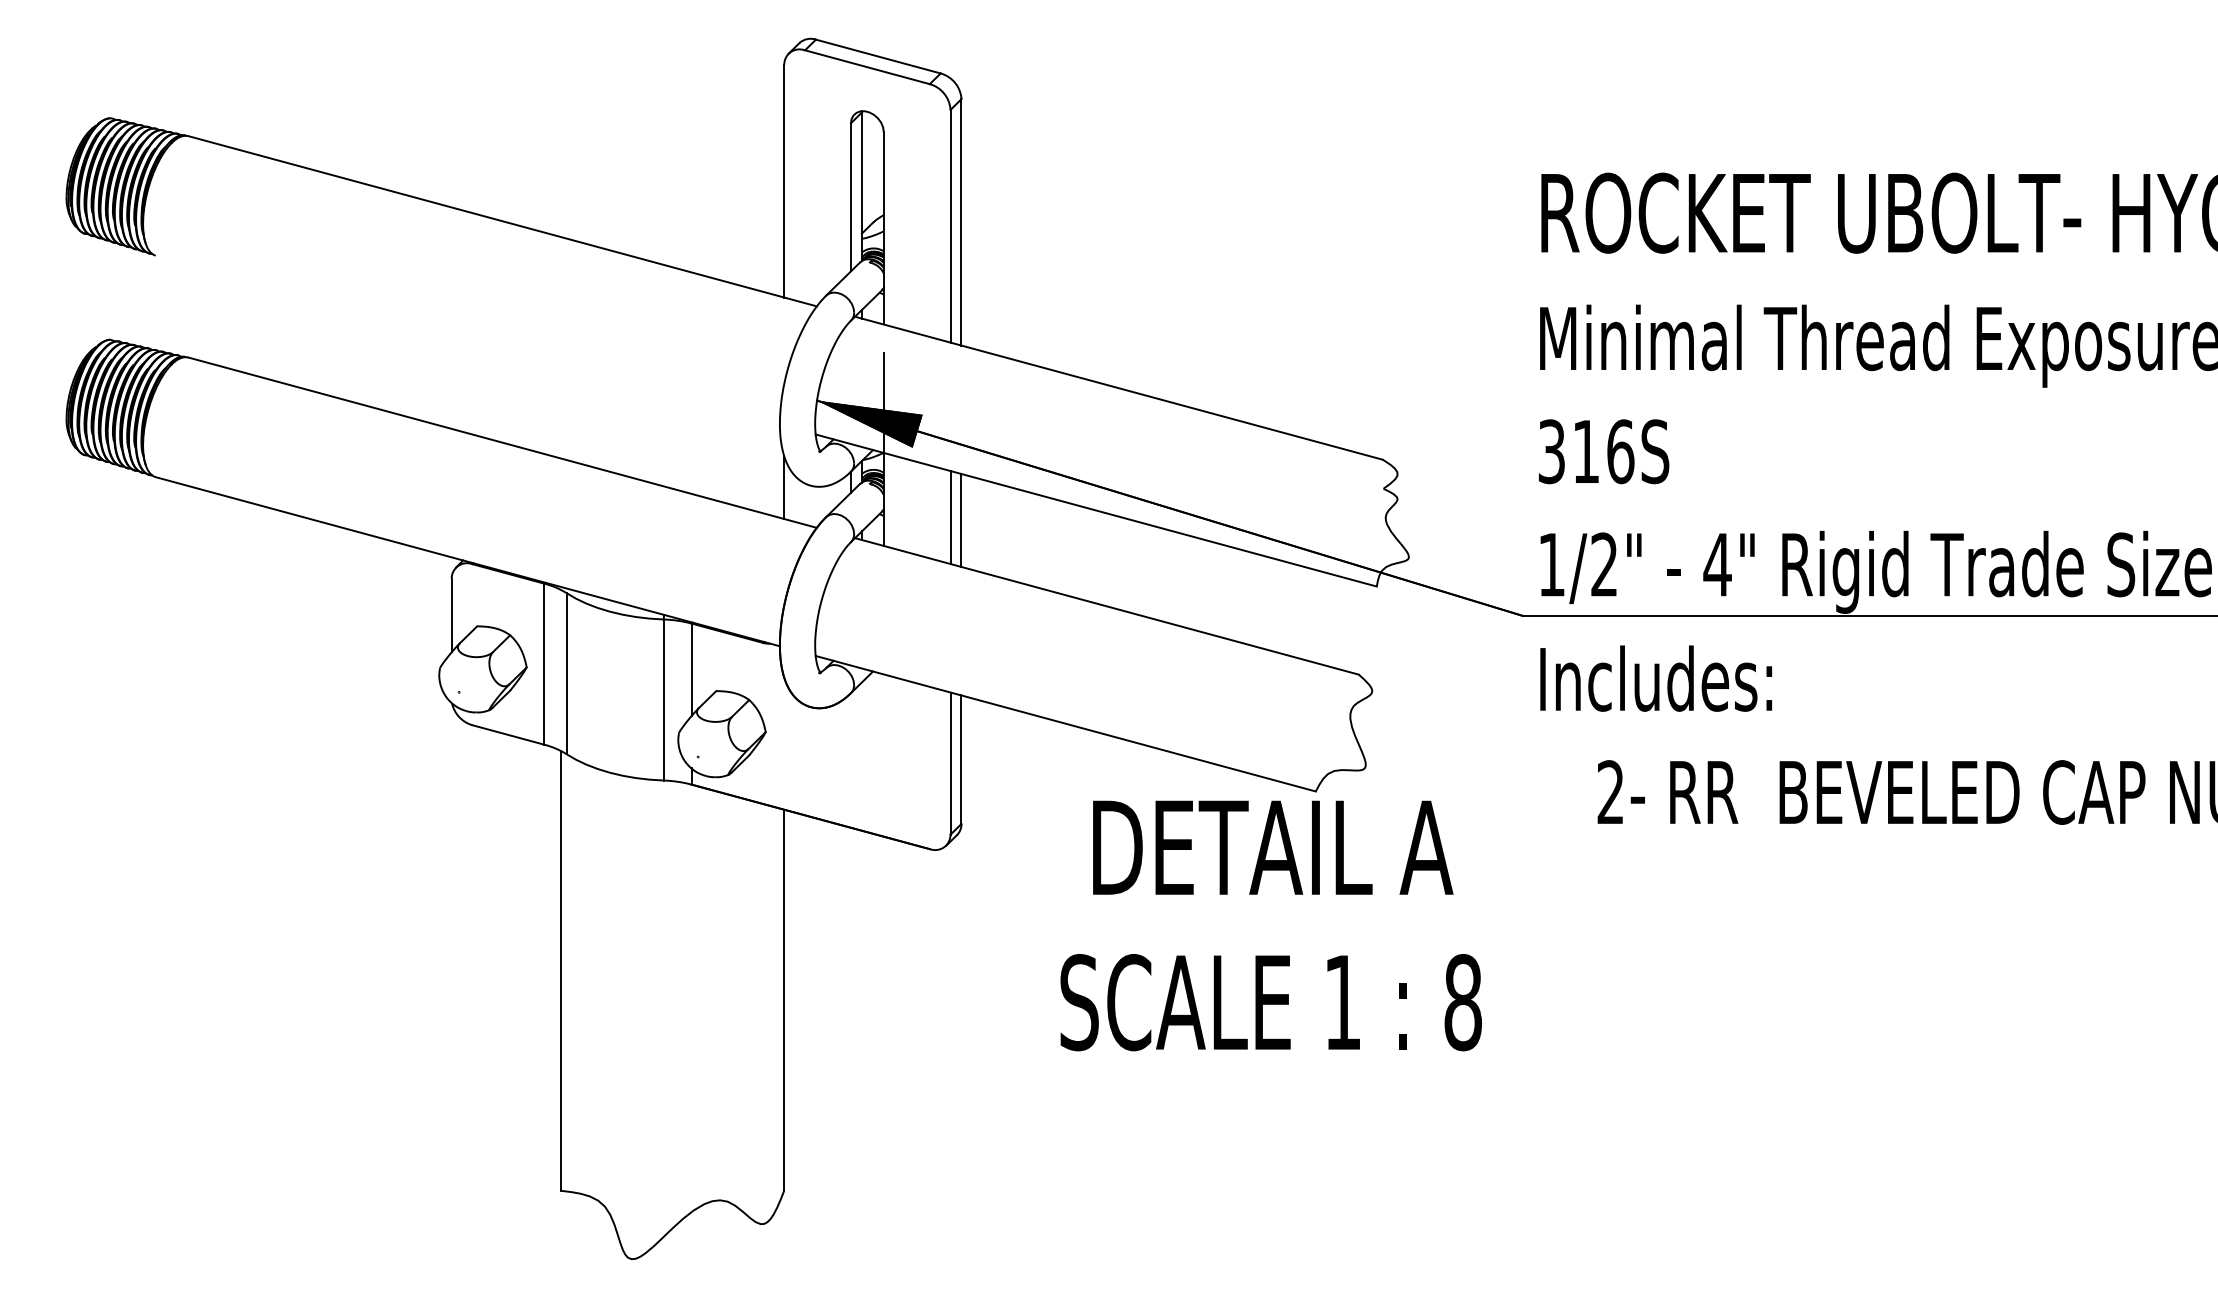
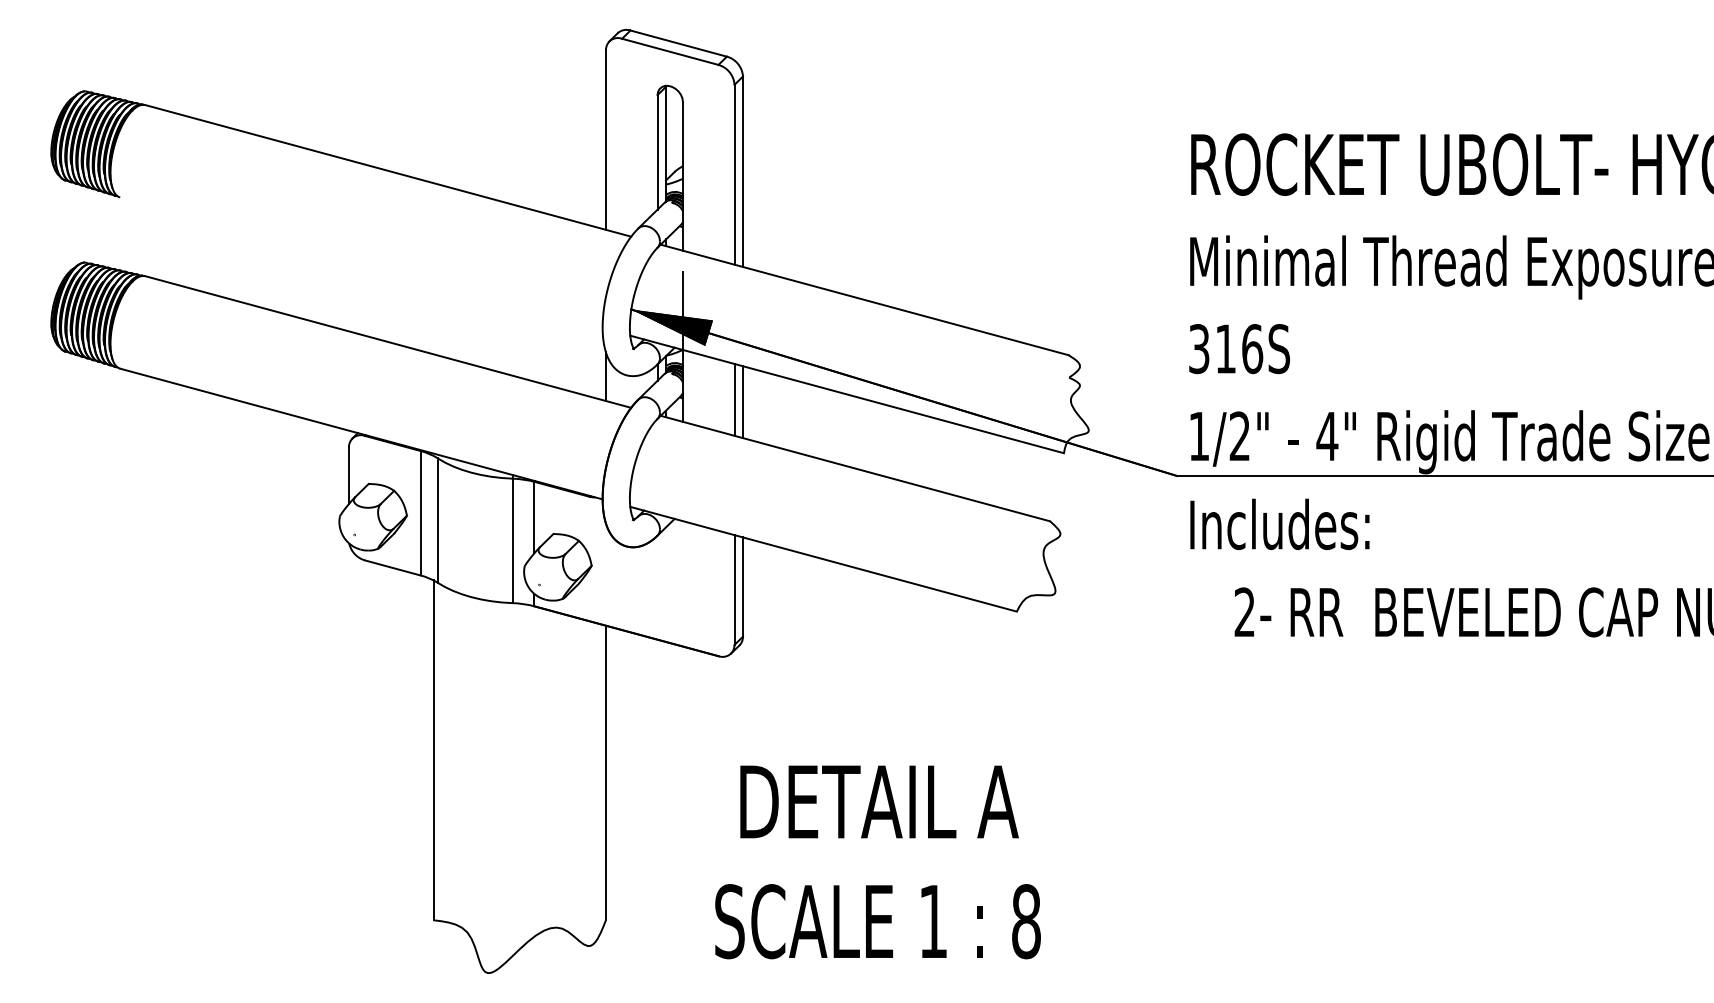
text: (1270, 925) -> (877, 862), moved

